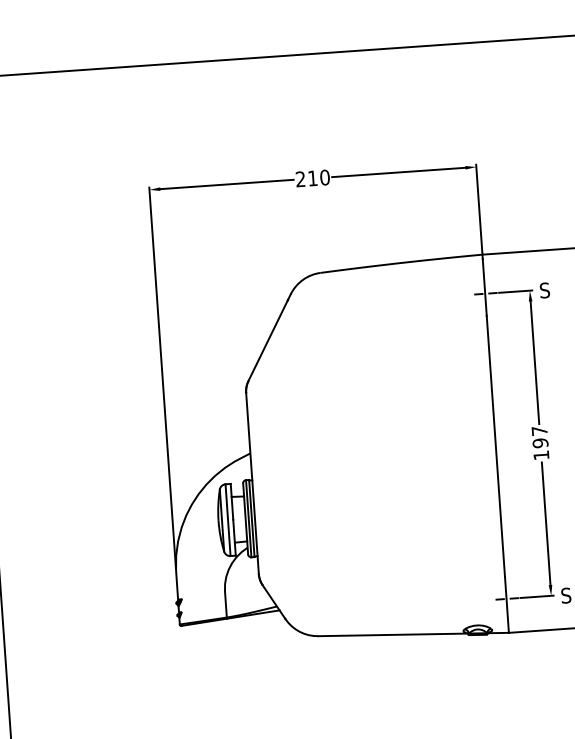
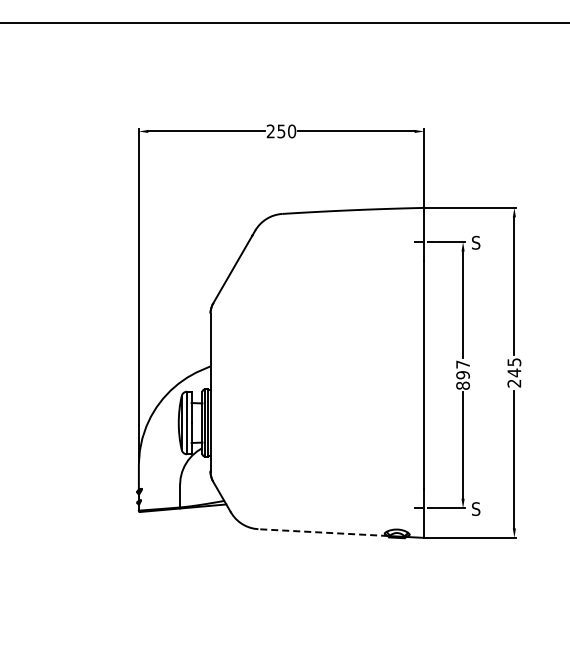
text: (312, 178) -> (281, 131), 210 -> 250
text: (540, 455) -> (462, 385), 197 -> 897
line: (393, 634) -> (323, 532), solid -> dashed

